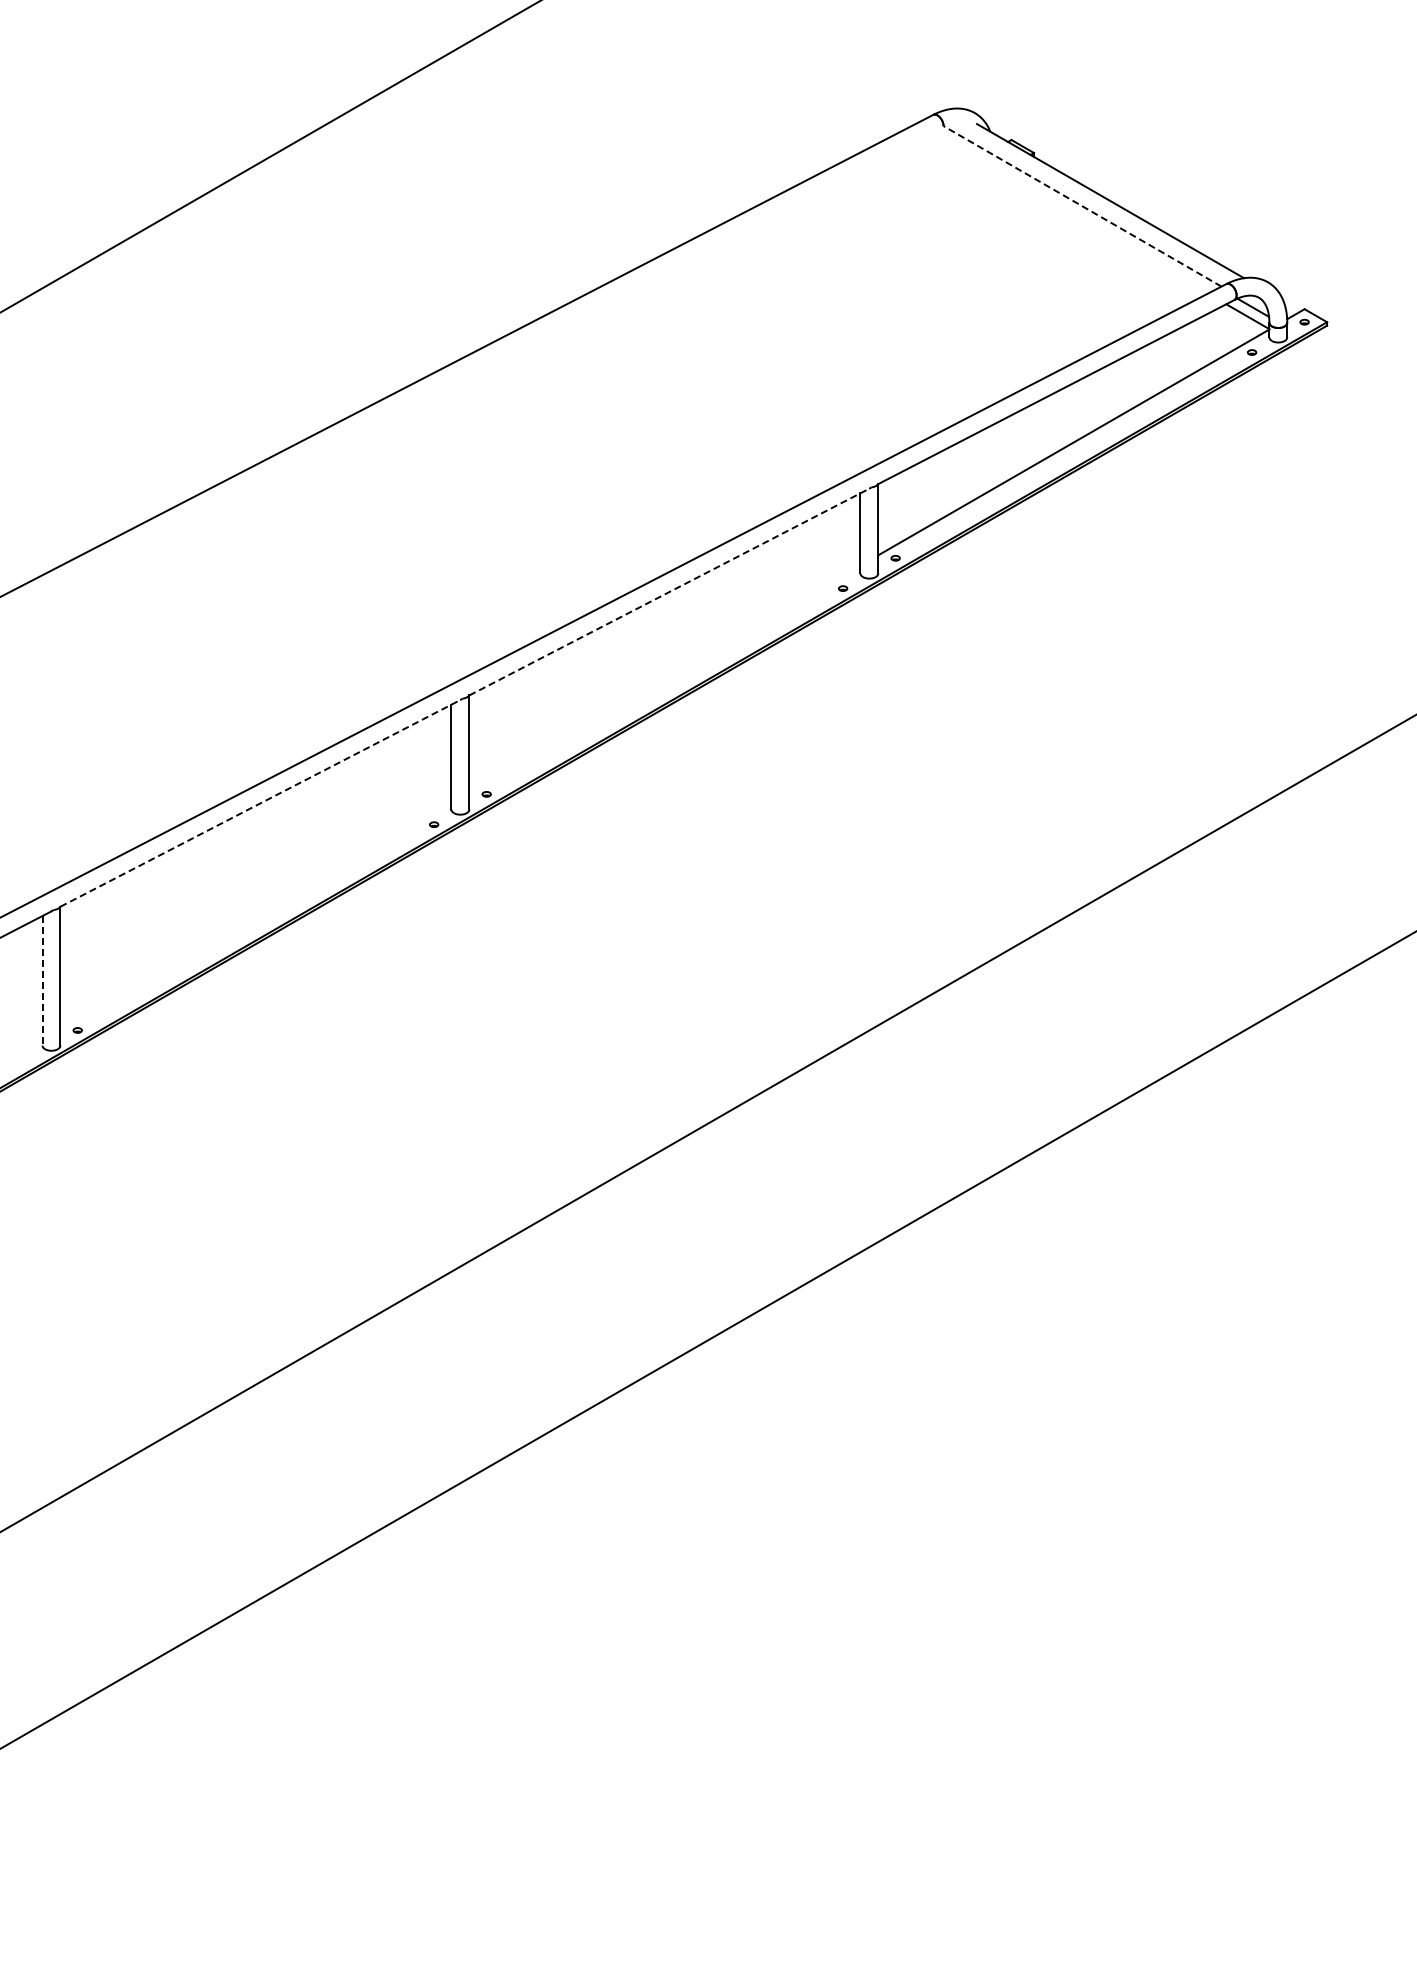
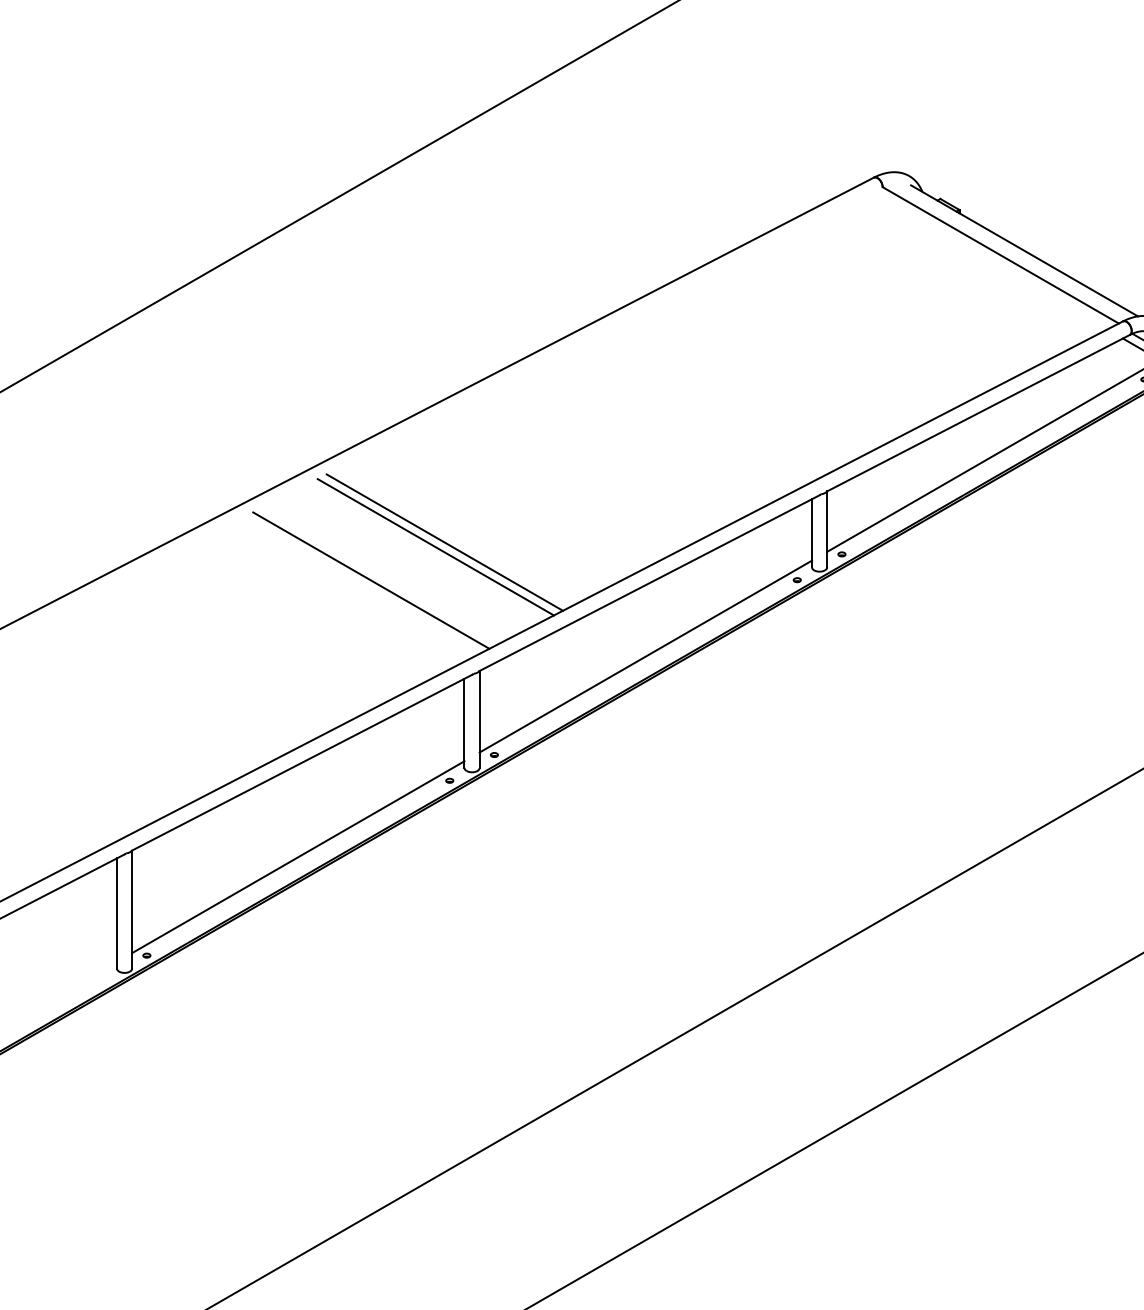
line: (1082, 206) -> (1000, 255), dashed -> solid
line: (428, 544) -> (444, 542), added
line: (417, 549) -> (435, 546), added
line: (341, 588) -> (371, 580), added
line: (669, 591) -> (649, 582), dashed -> solid
line: (664, 678) -> (645, 656), added
line: (260, 803) -> (302, 762), dashed -> solid
line: (255, 914) -> (297, 857), added
line: (42, 980) -> (116, 913), dashed -> solid

